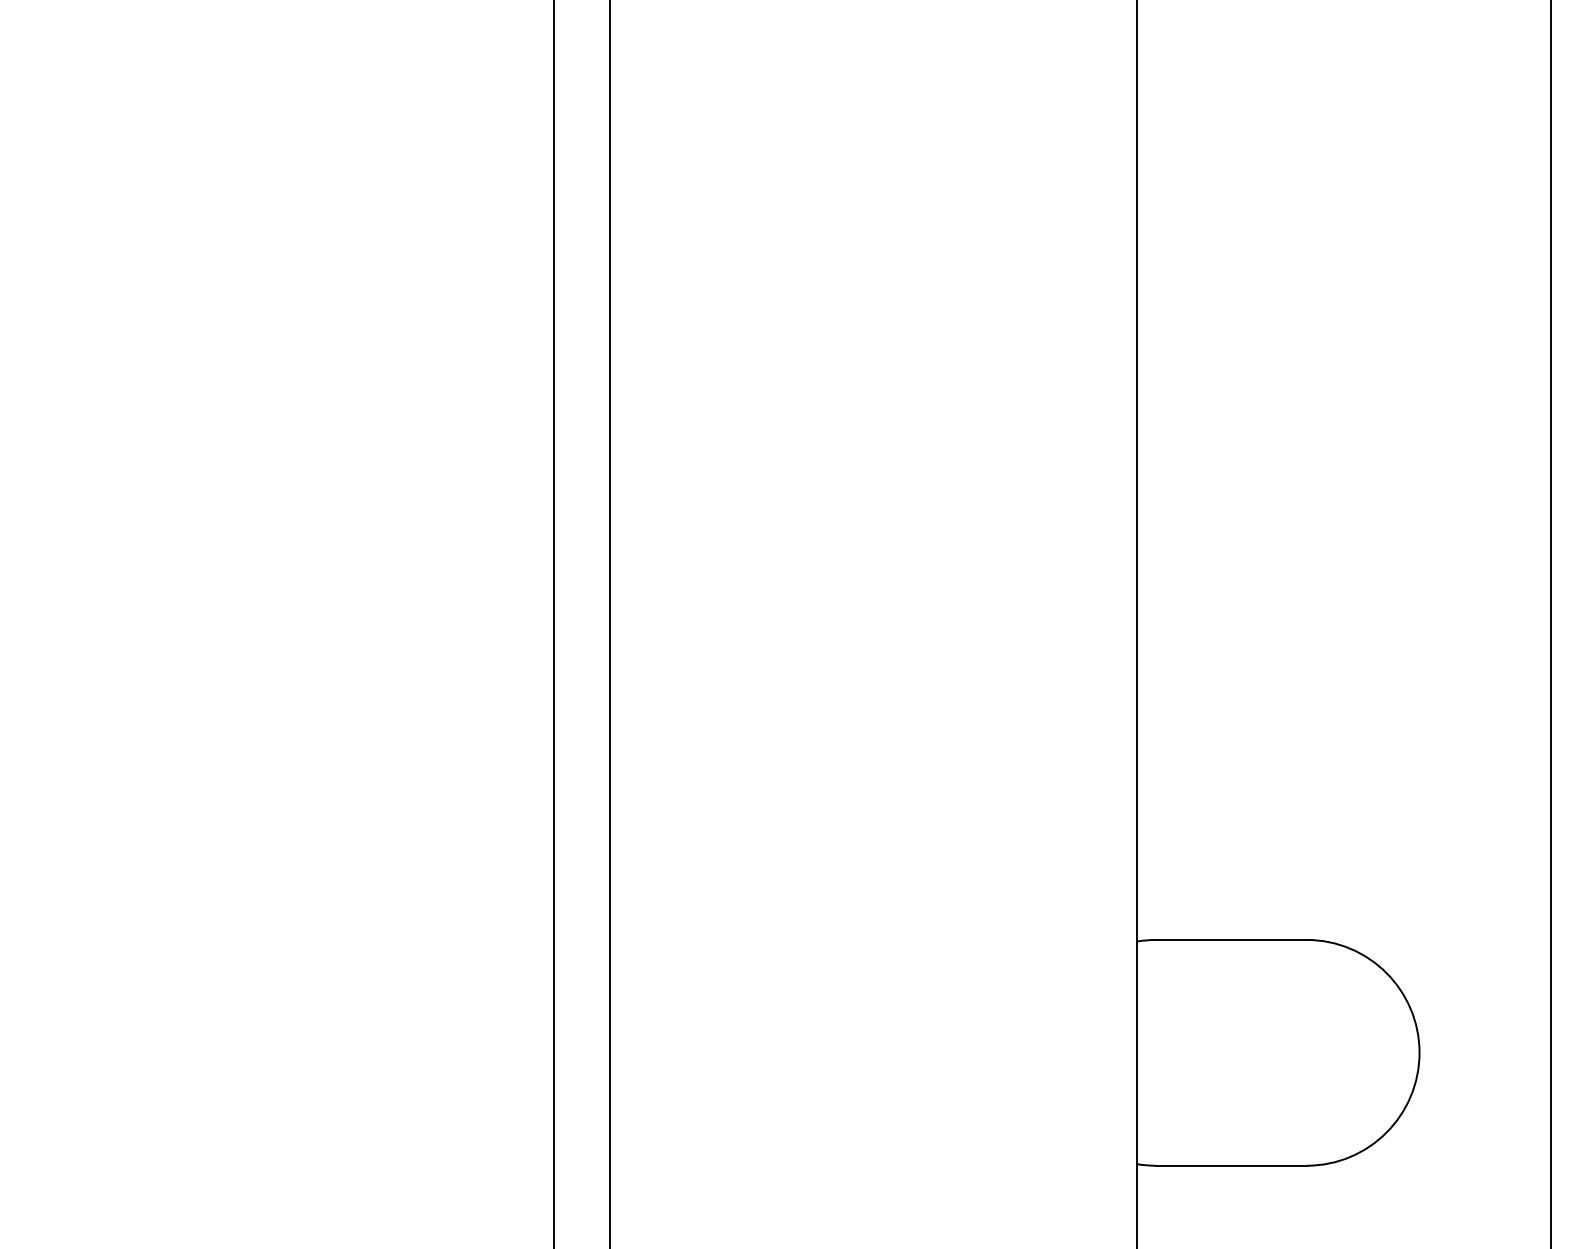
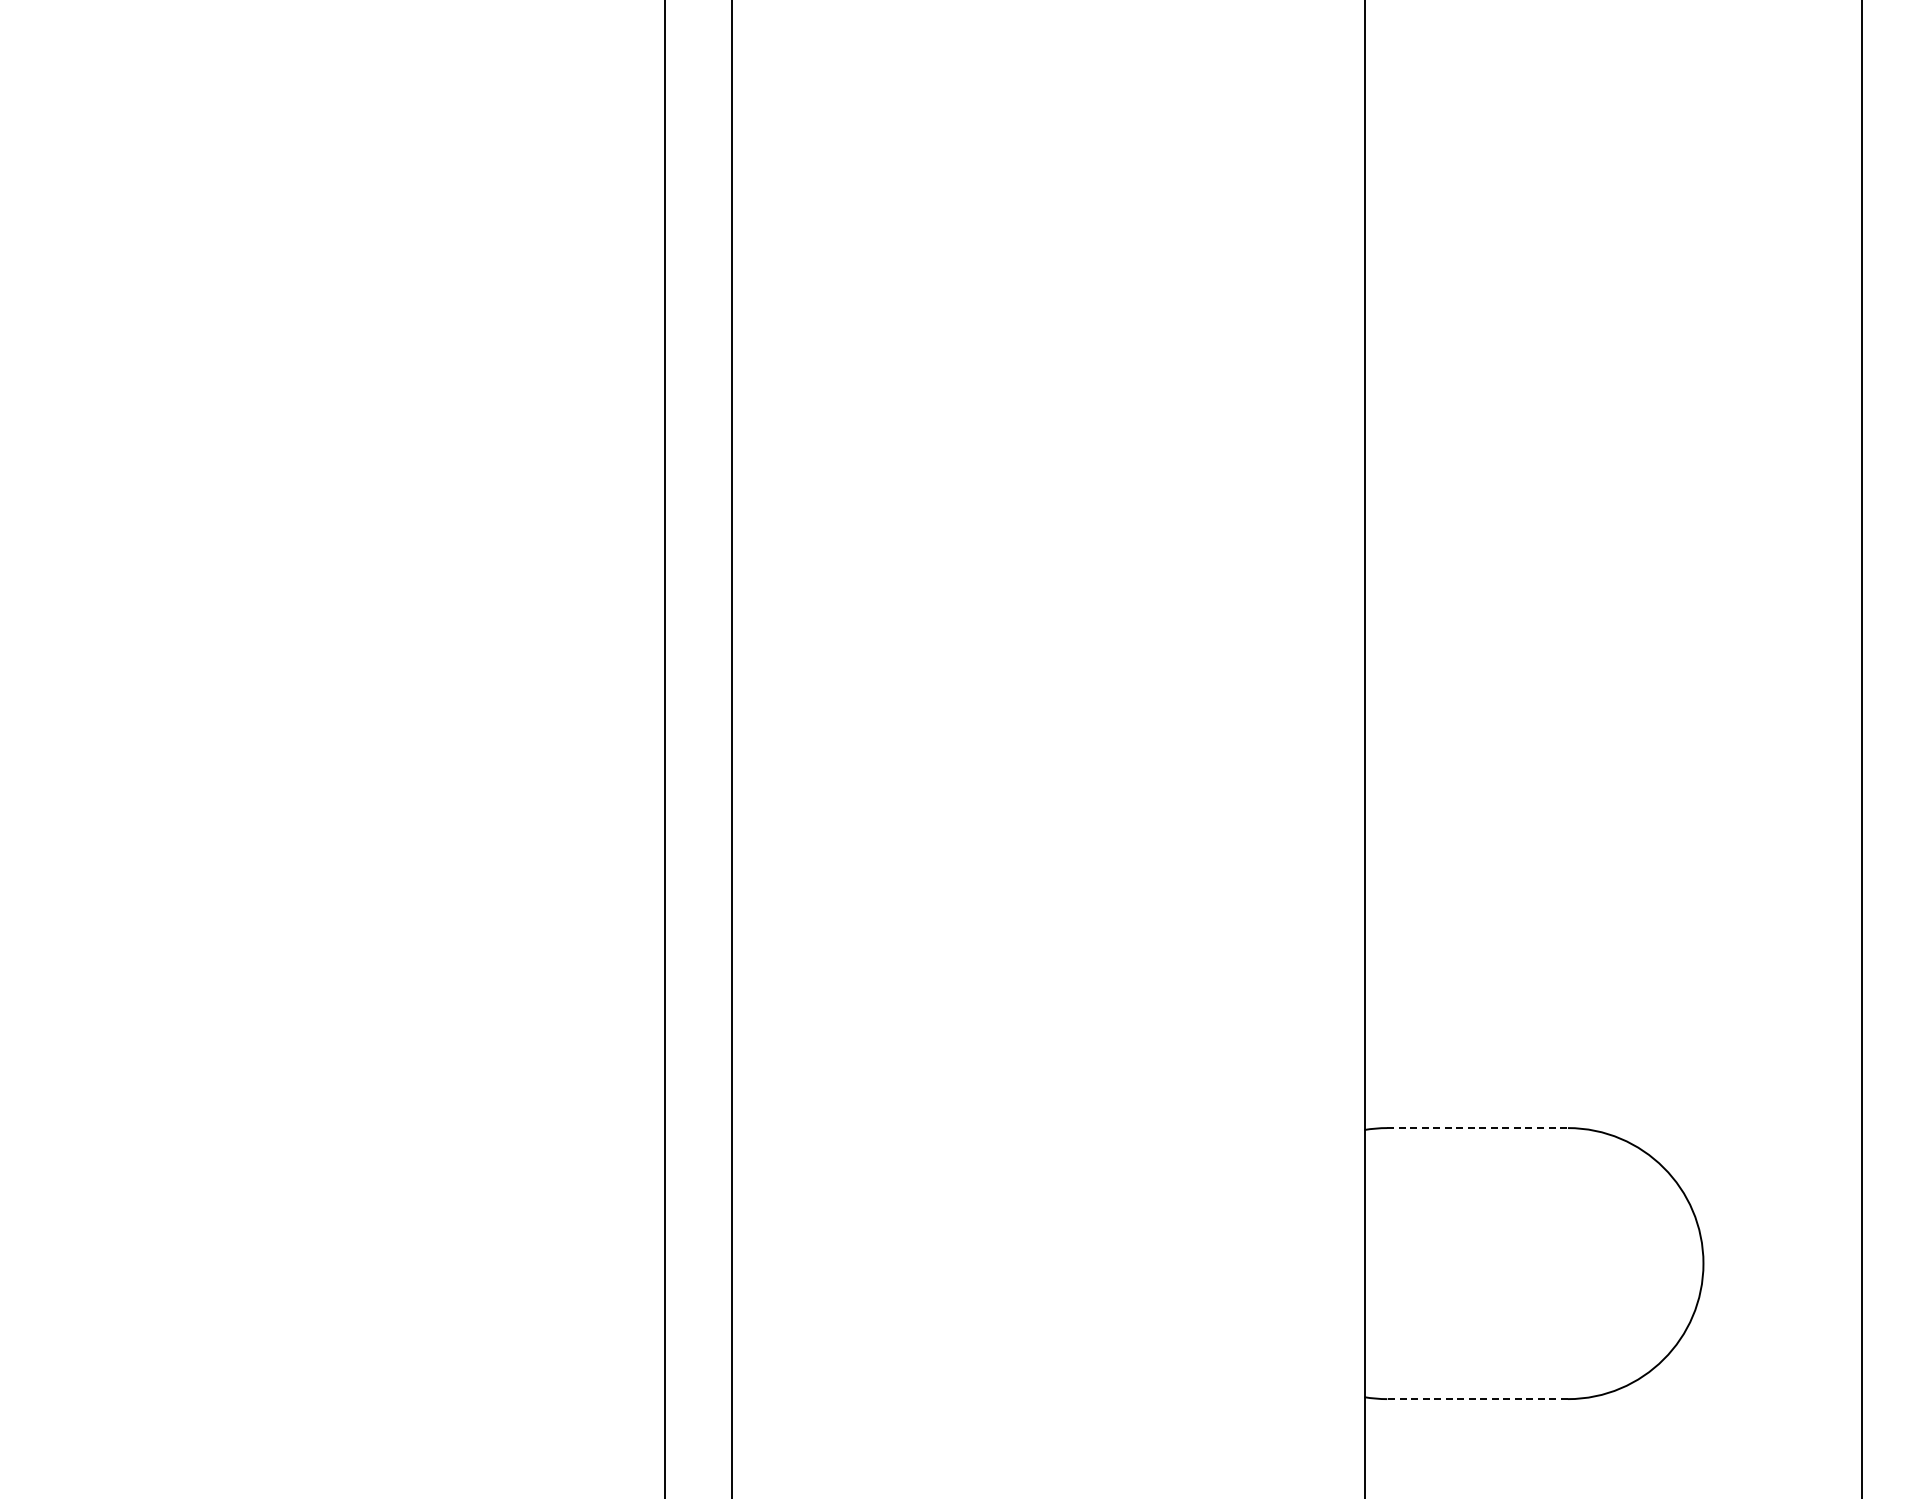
line: (1232, 940) -> (1478, 1128), solid -> dashed
line: (1231, 1166) -> (1477, 1399), solid -> dashed

